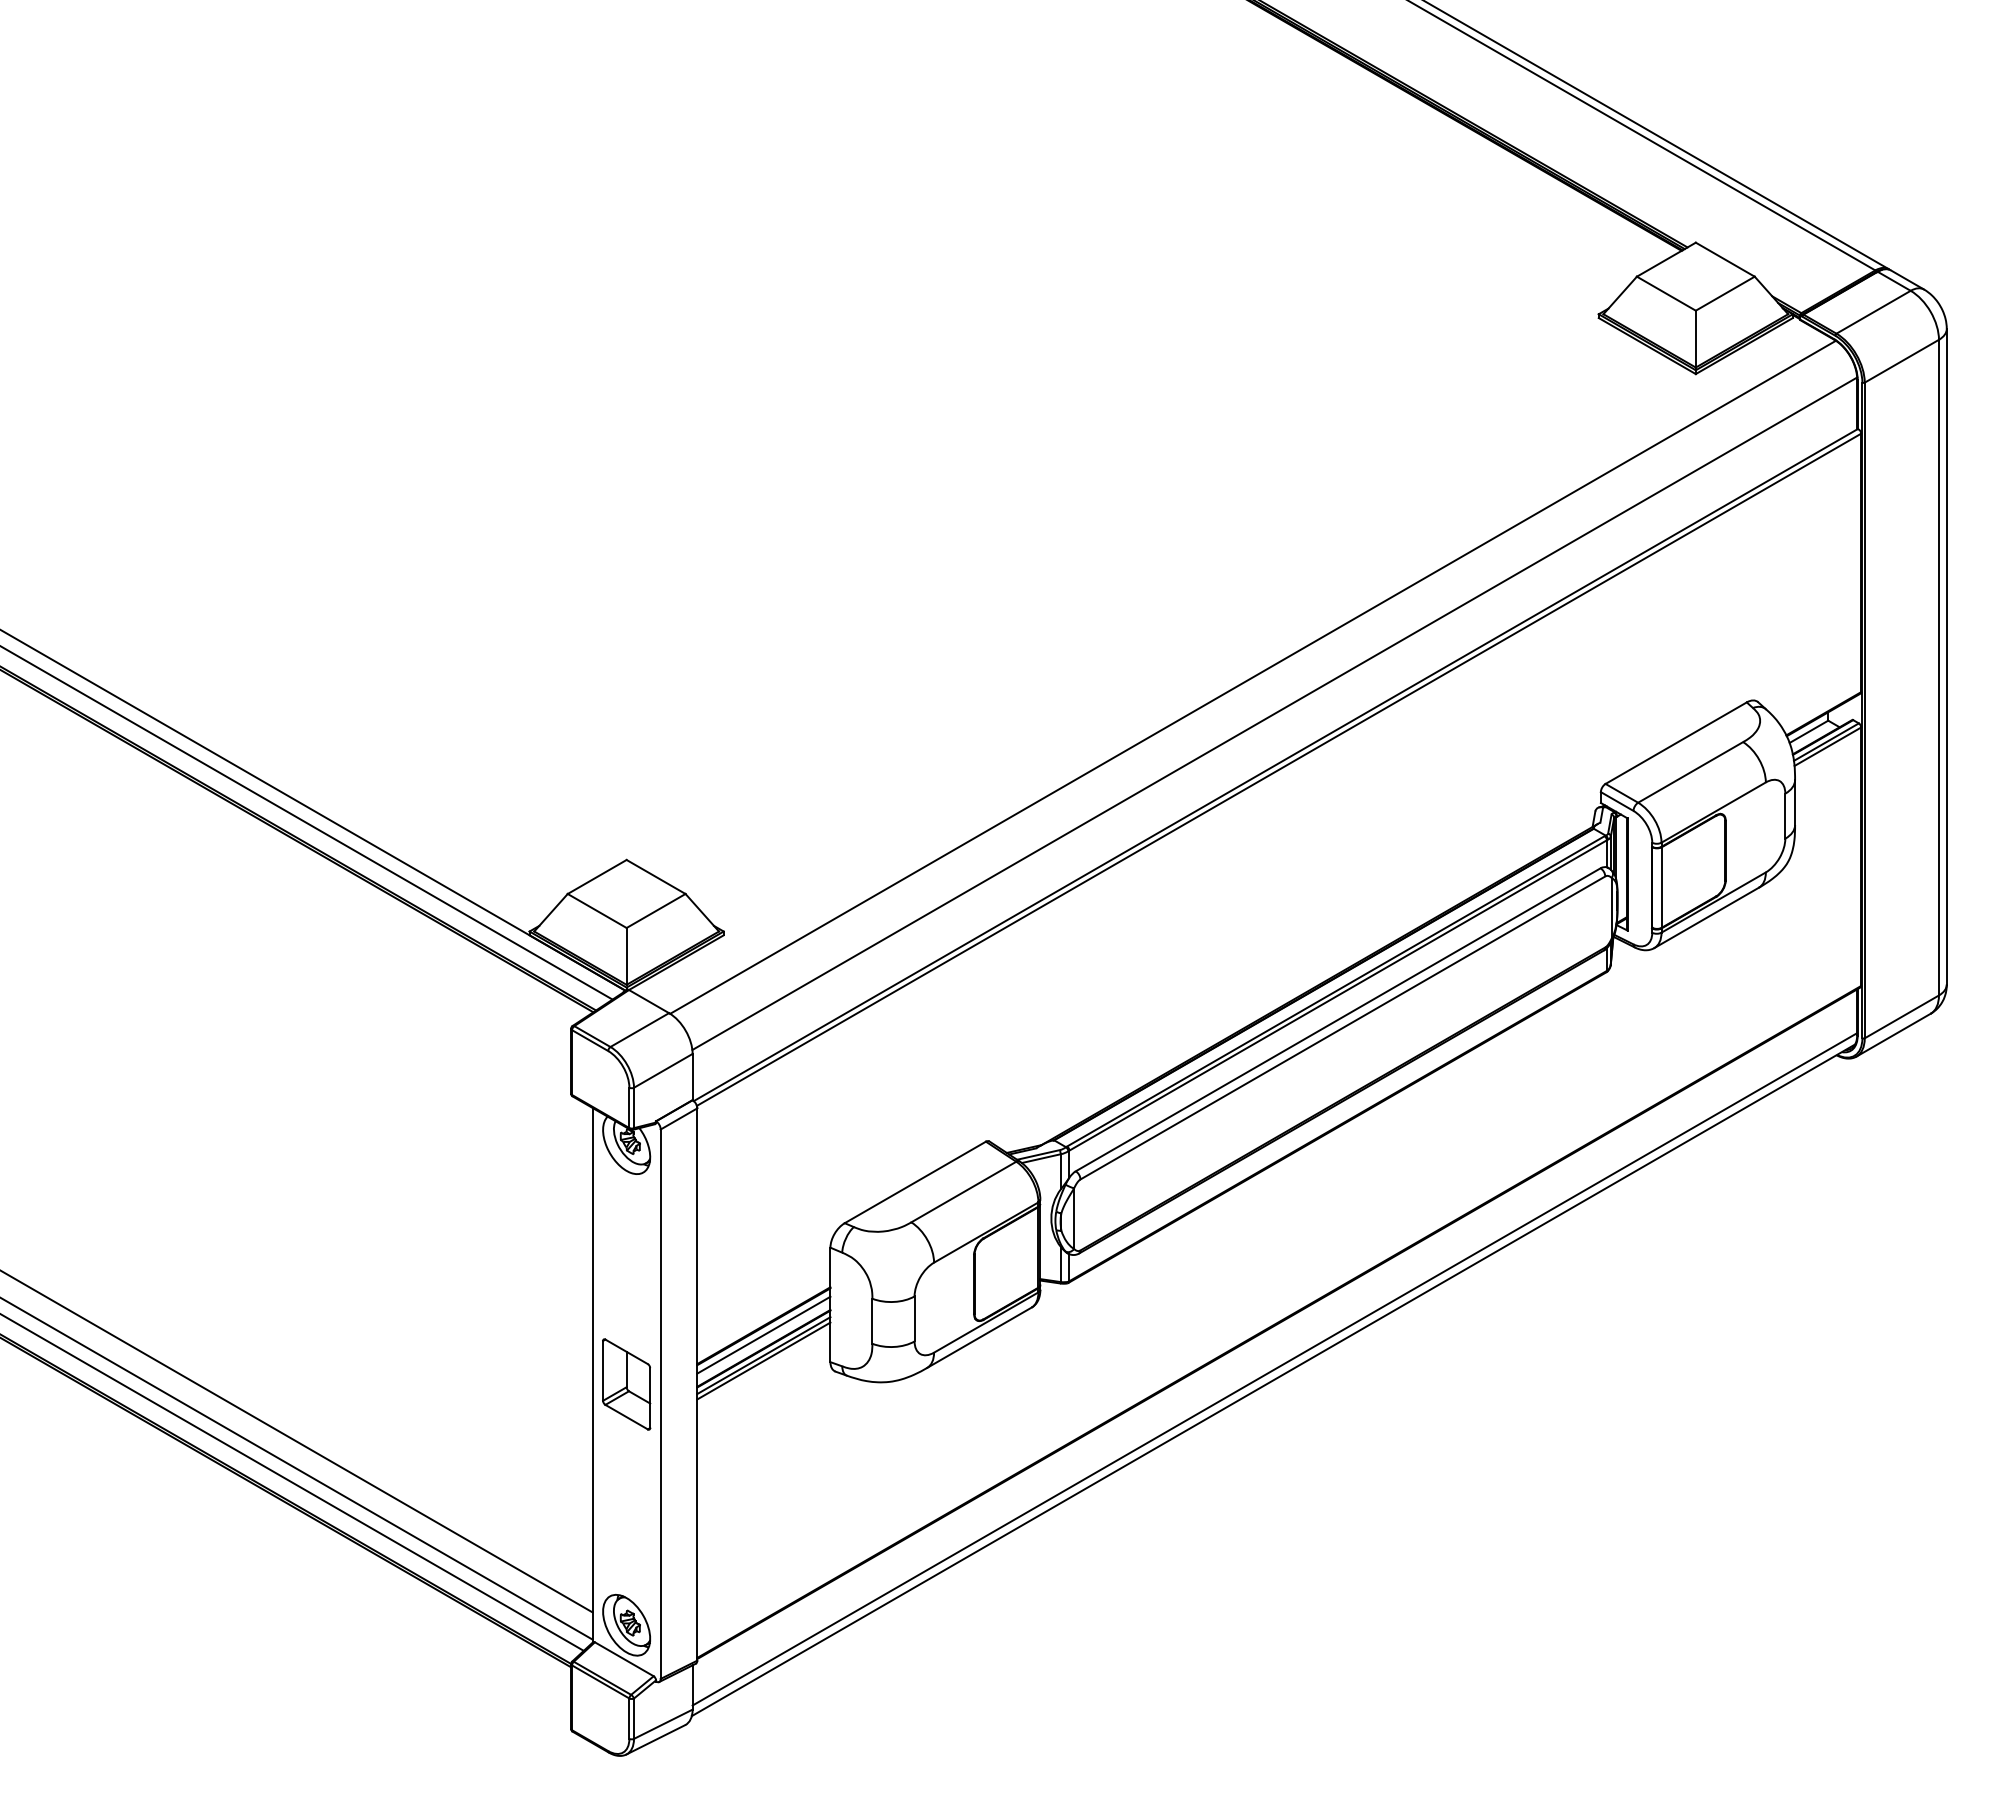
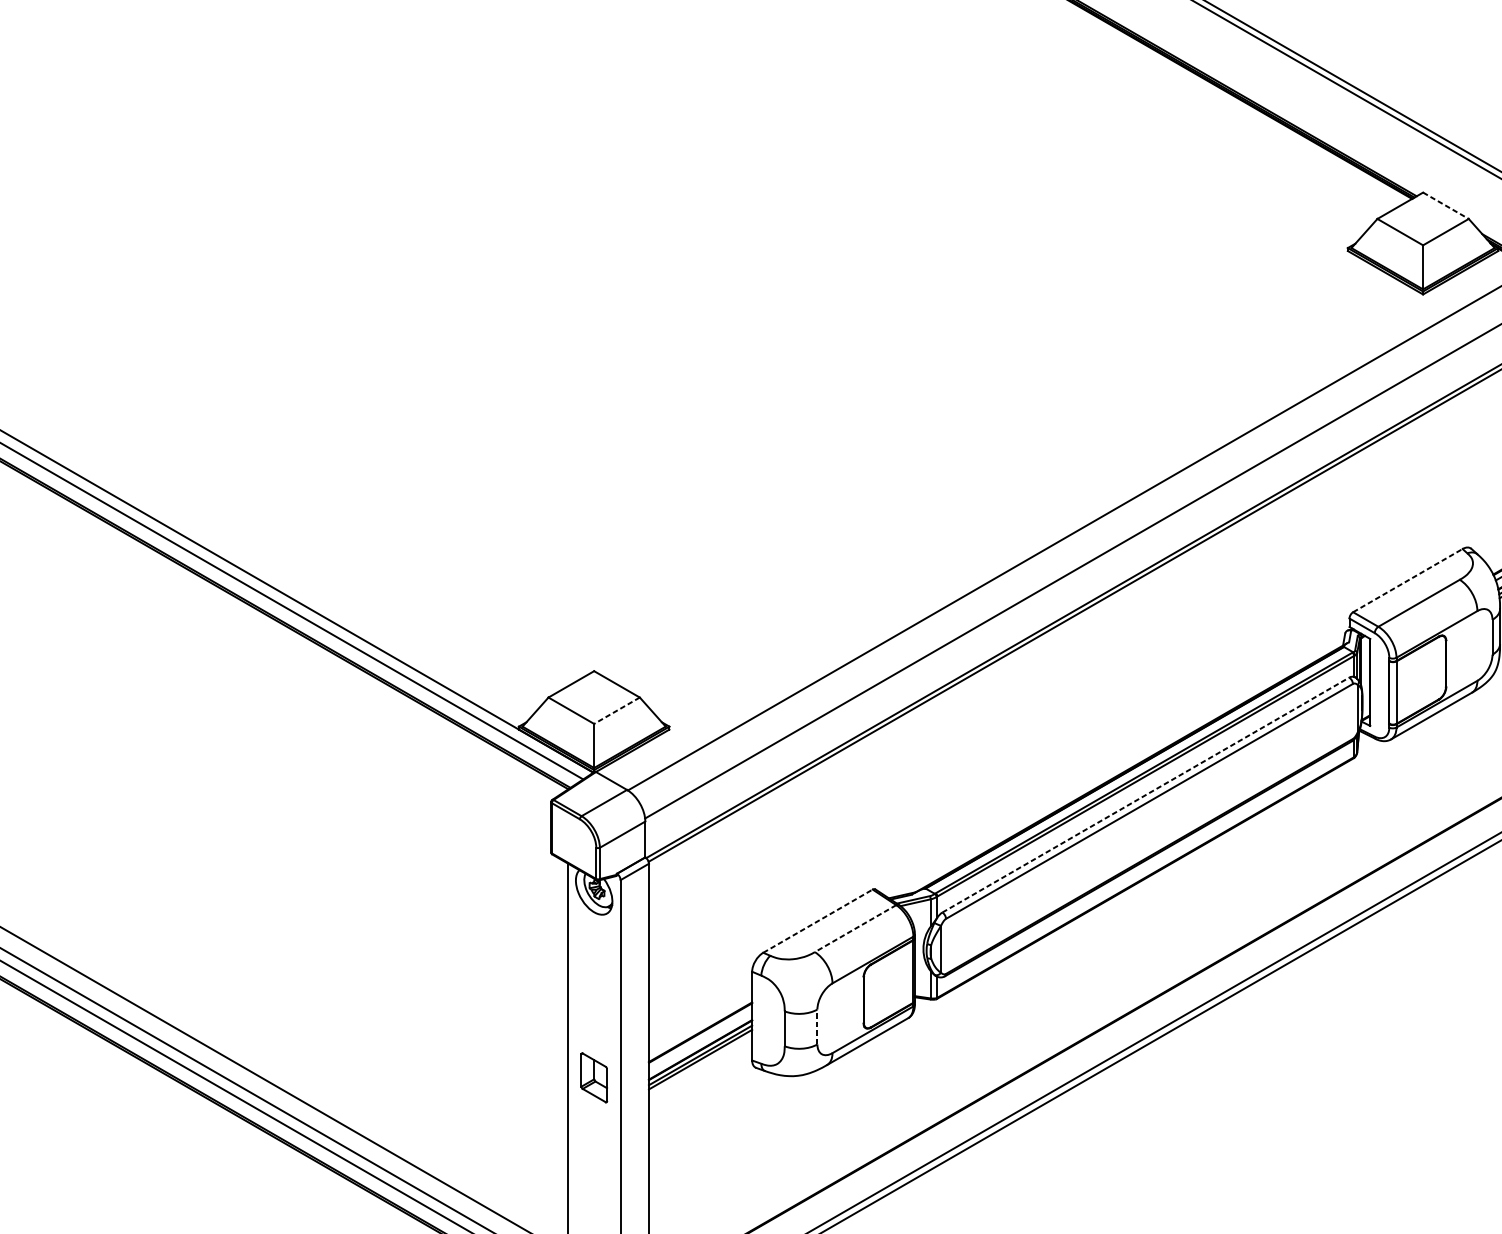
line: (1725, 259) -> (1446, 205), solid -> dashed
line: (1676, 743) -> (1408, 580), solid -> dashed
line: (655, 911) -> (616, 711), solid -> dashed
line: (1338, 1019) -> (1146, 794), solid -> dashed
line: (915, 1182) -> (818, 921), solid -> dashed
line: (963, 1192) -> (855, 928), solid -> dashed
line: (914, 1318) -> (817, 1026), solid -> dashed
line: (763, 1334) -> (700, 1039), removed
part: (626, 1384) -> (594, 1077), size x0.7

